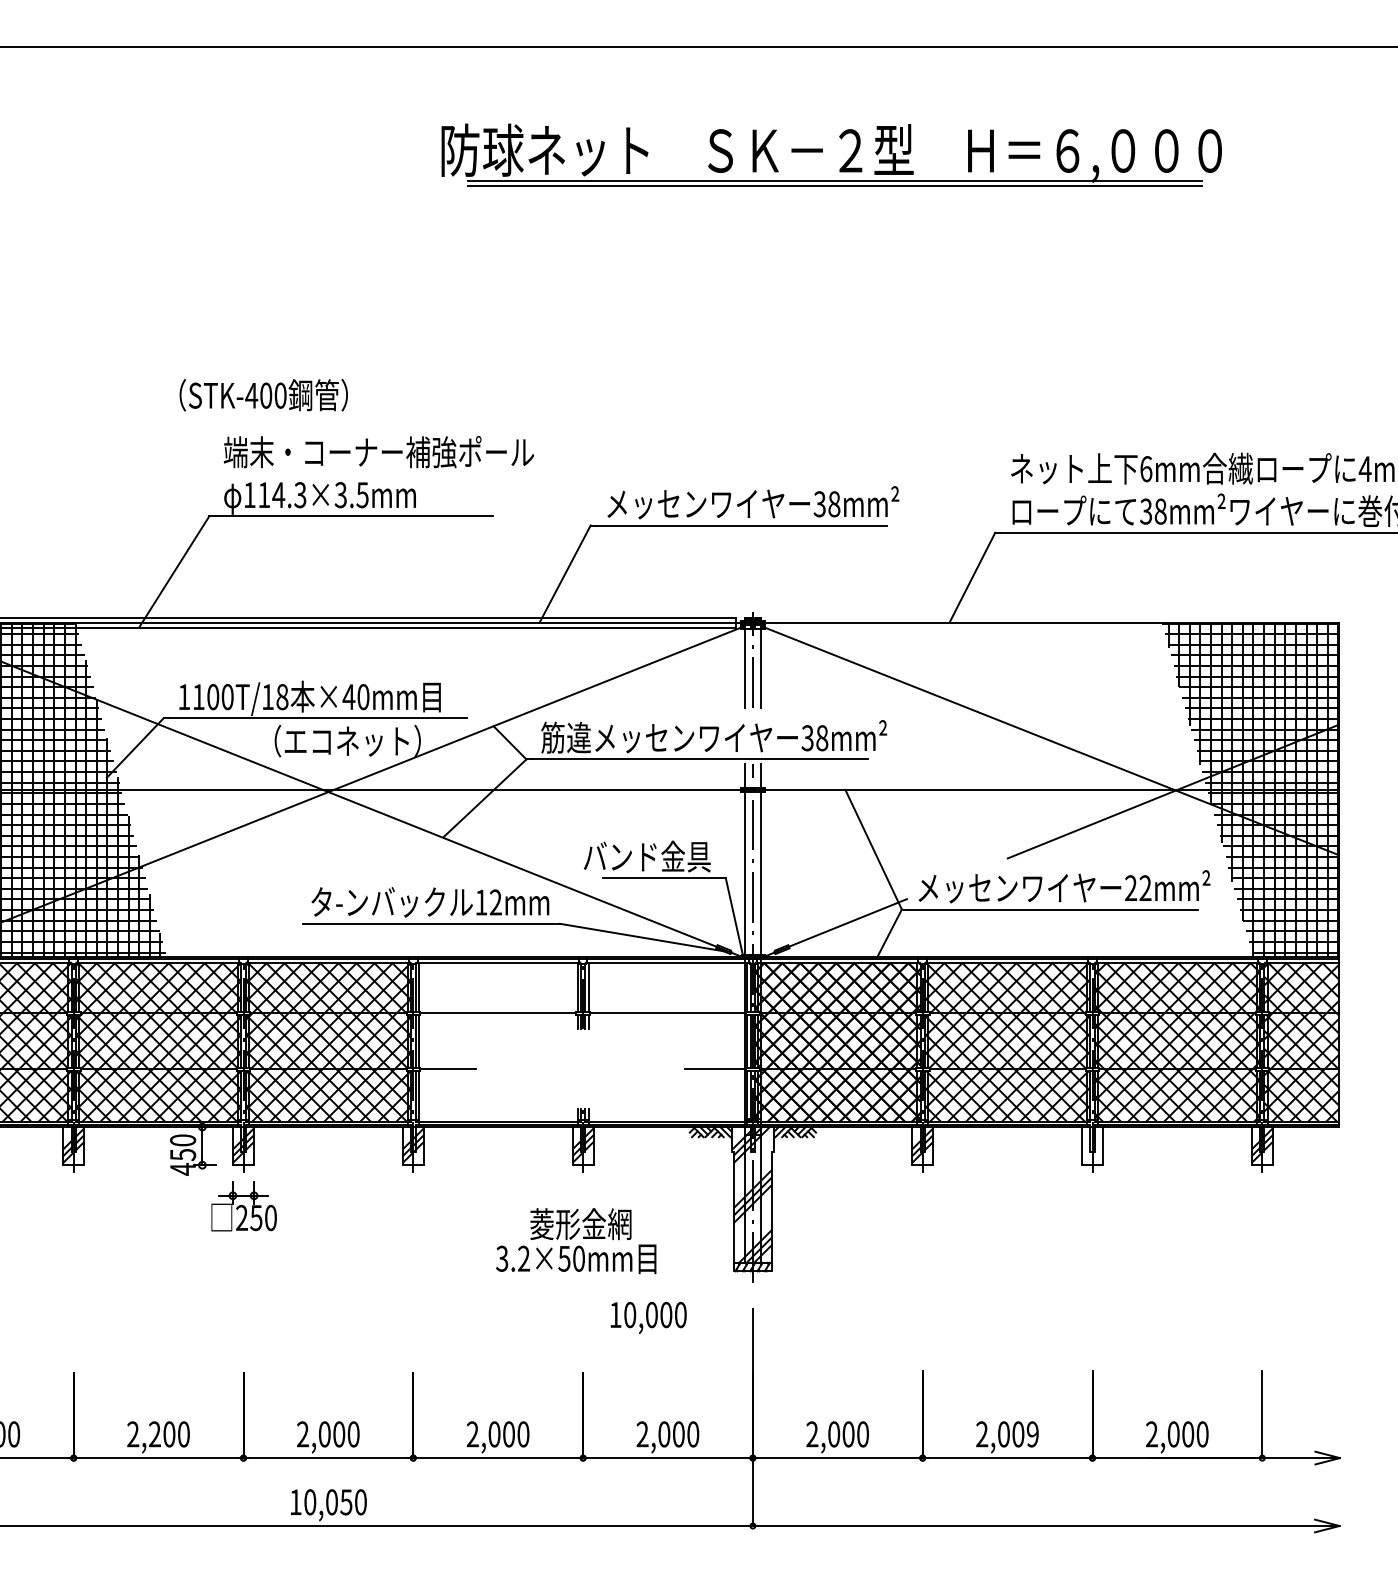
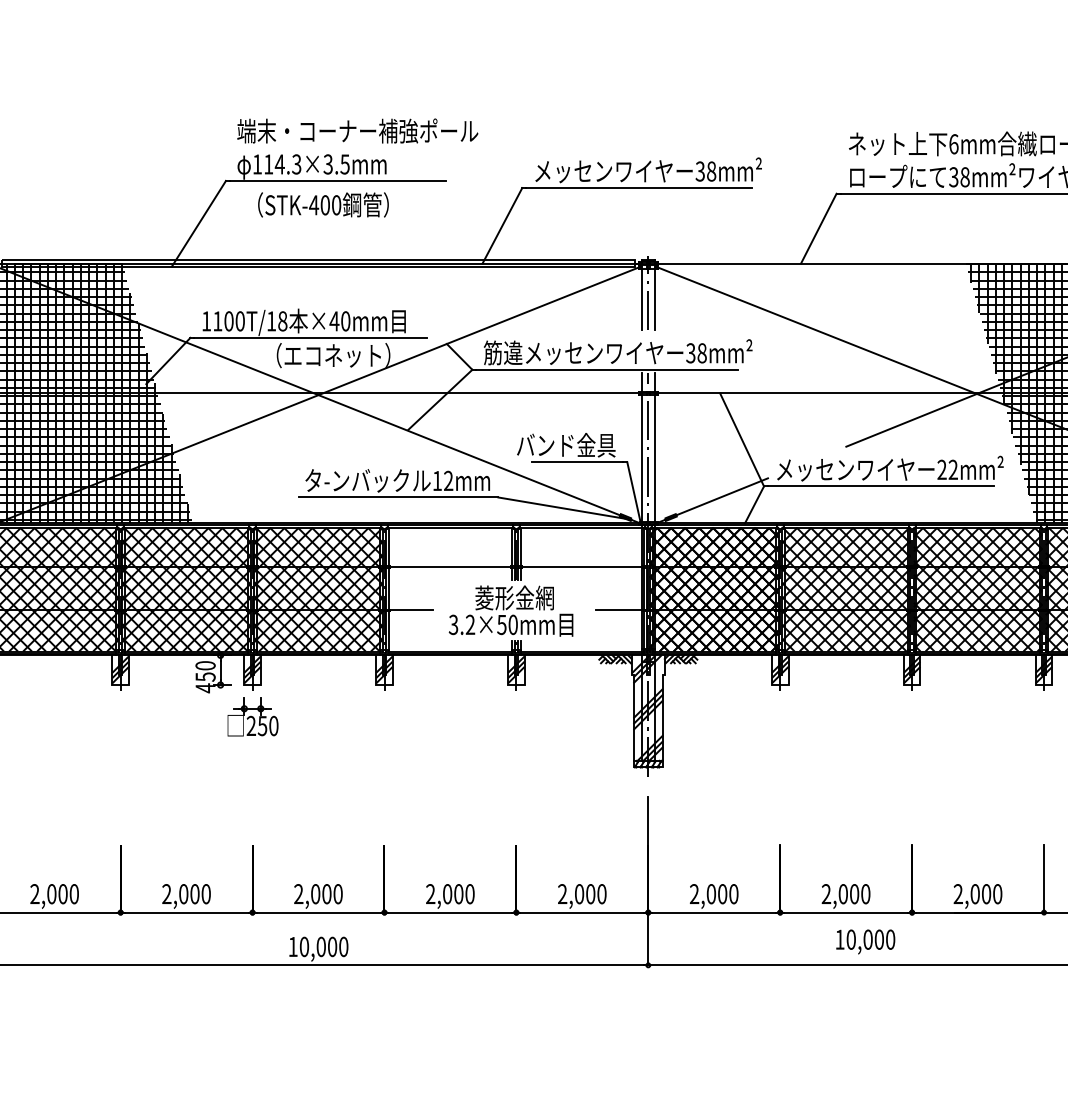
text: (263, 395) -> (323, 205), moved
hatch: (1092, 1145) -> (912, 669), added
text: (576, 1241) -> (511, 611), moved
text: (648, 1318) -> (865, 942), moved
text: (154, 1434) -> (183, 894), 2,200 -> 2,000
text: (1032, 1434) -> (865, 894), 2,009 -> 2,000
text: (346, 1502) -> (332, 947), 10,050 -> 10,000

